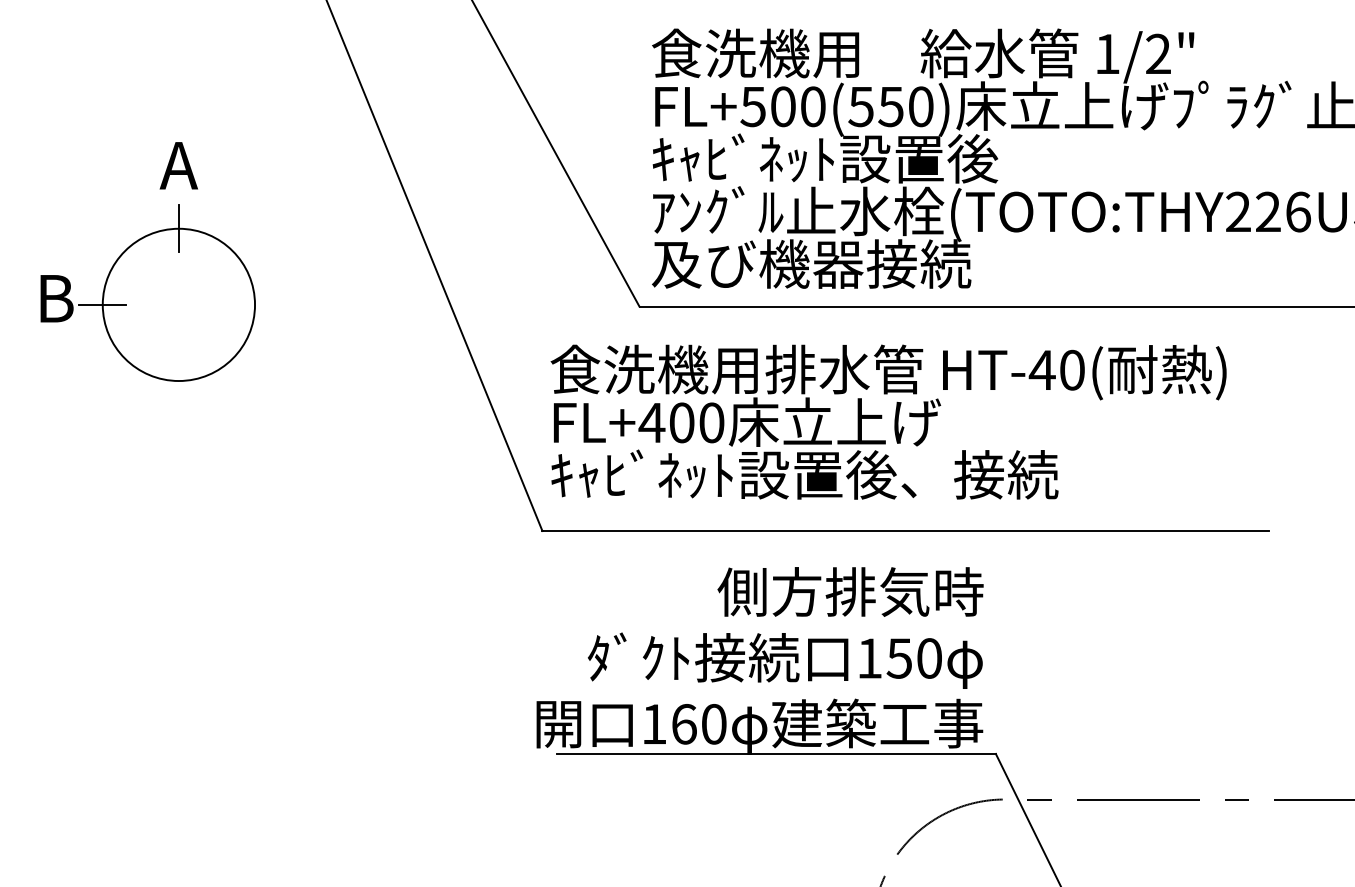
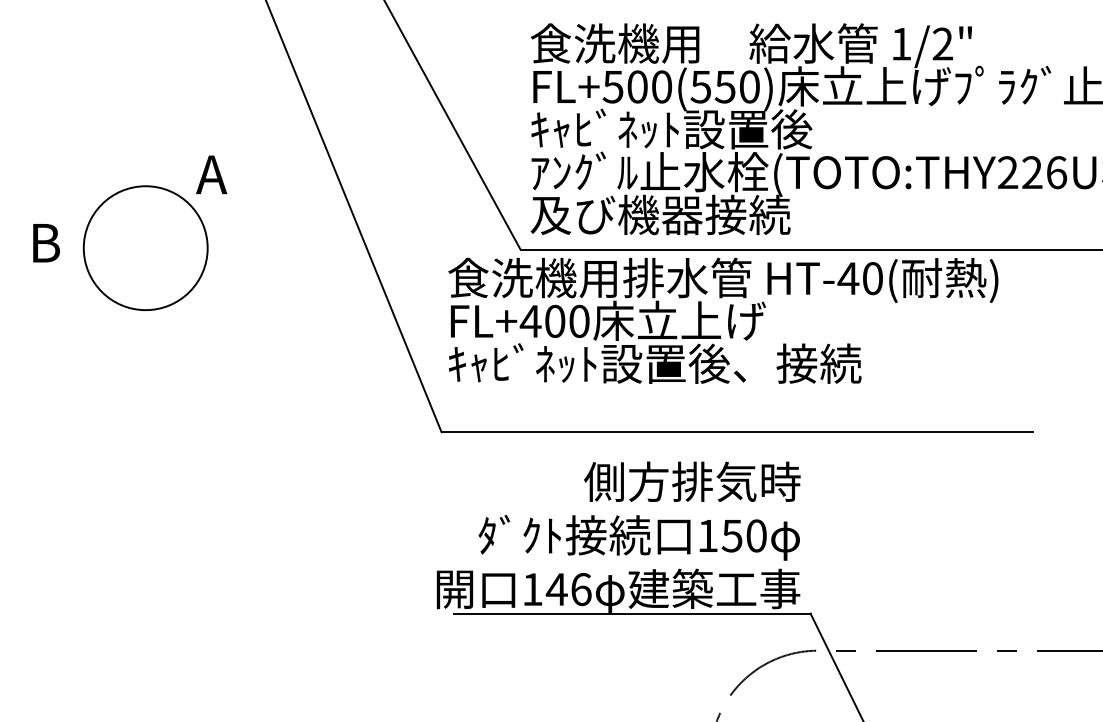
text: (178, 165) -> (211, 174), moved
line: (178, 228) -> (145, 186), removed
line: (102, 304) -> (83, 247), removed
text: (888, 421) -> (723, 320), moved
text: (698, 724) -> (568, 589), 160 -> 146

